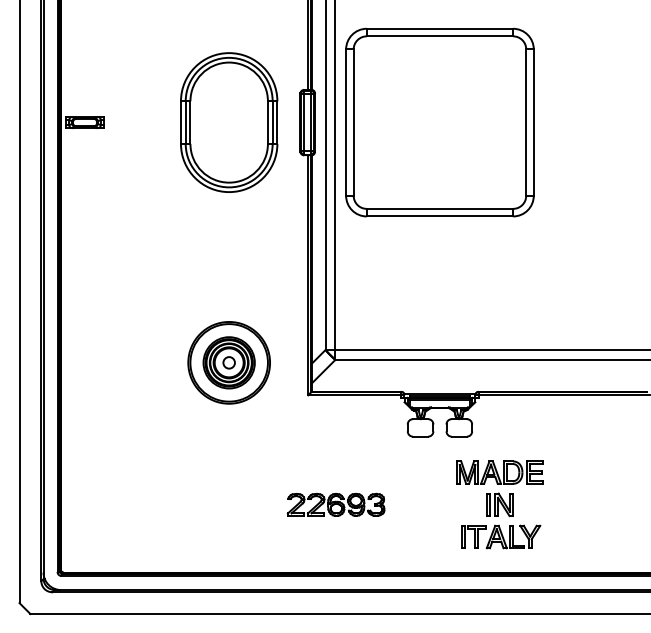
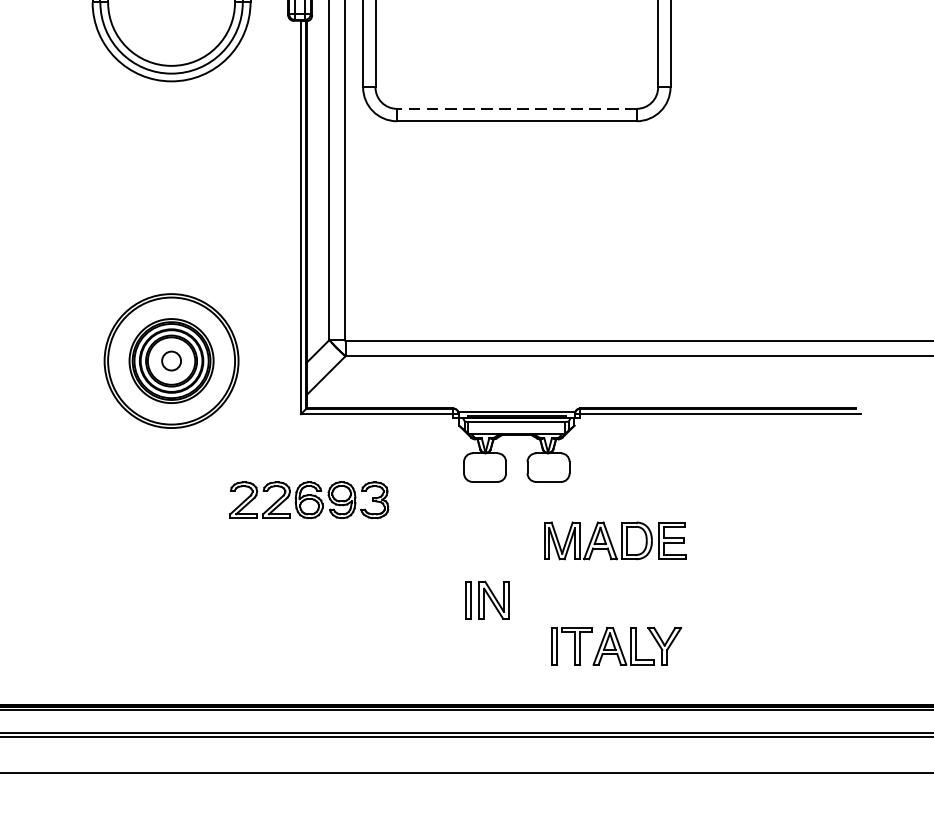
line: (439, 208) -> (516, 108), solid -> dashed
part: (335, 504) -> (308, 499), moved
part: (499, 504) -> (486, 599), moved

